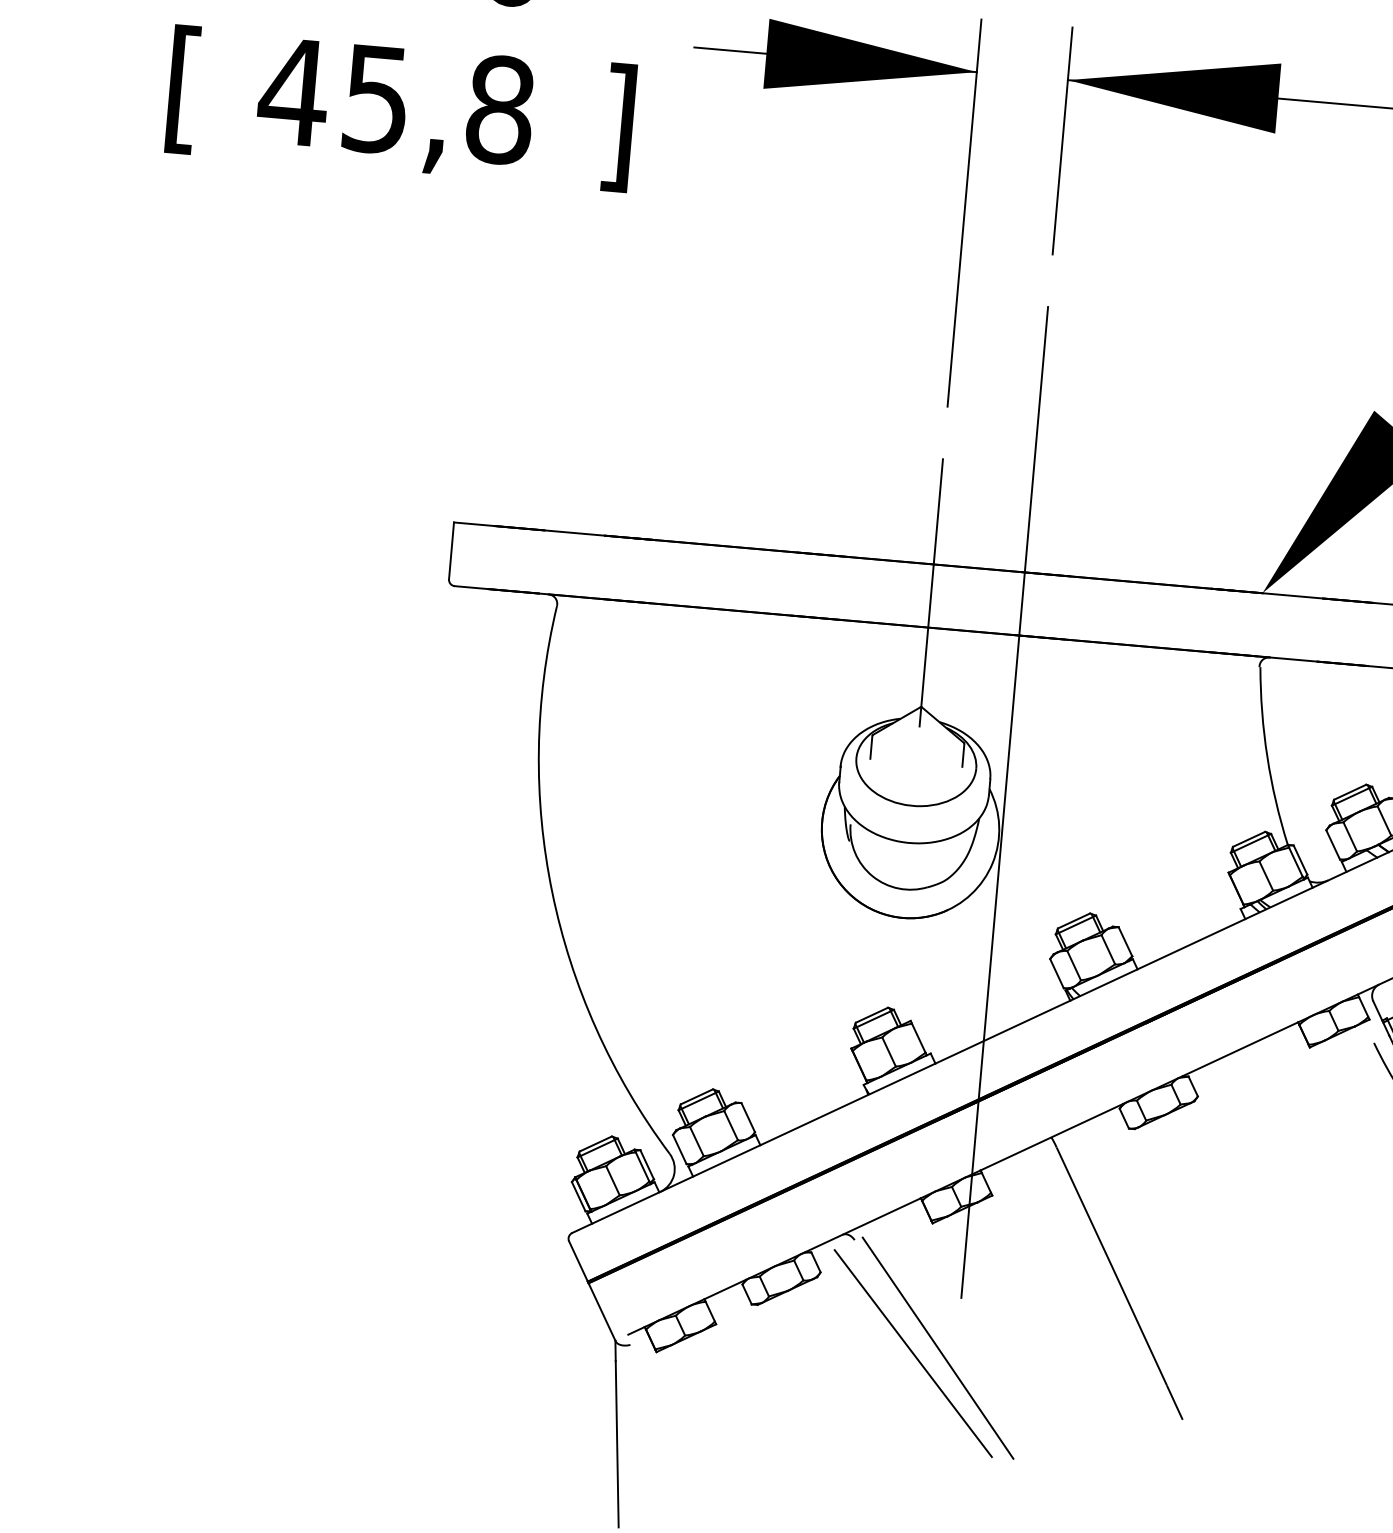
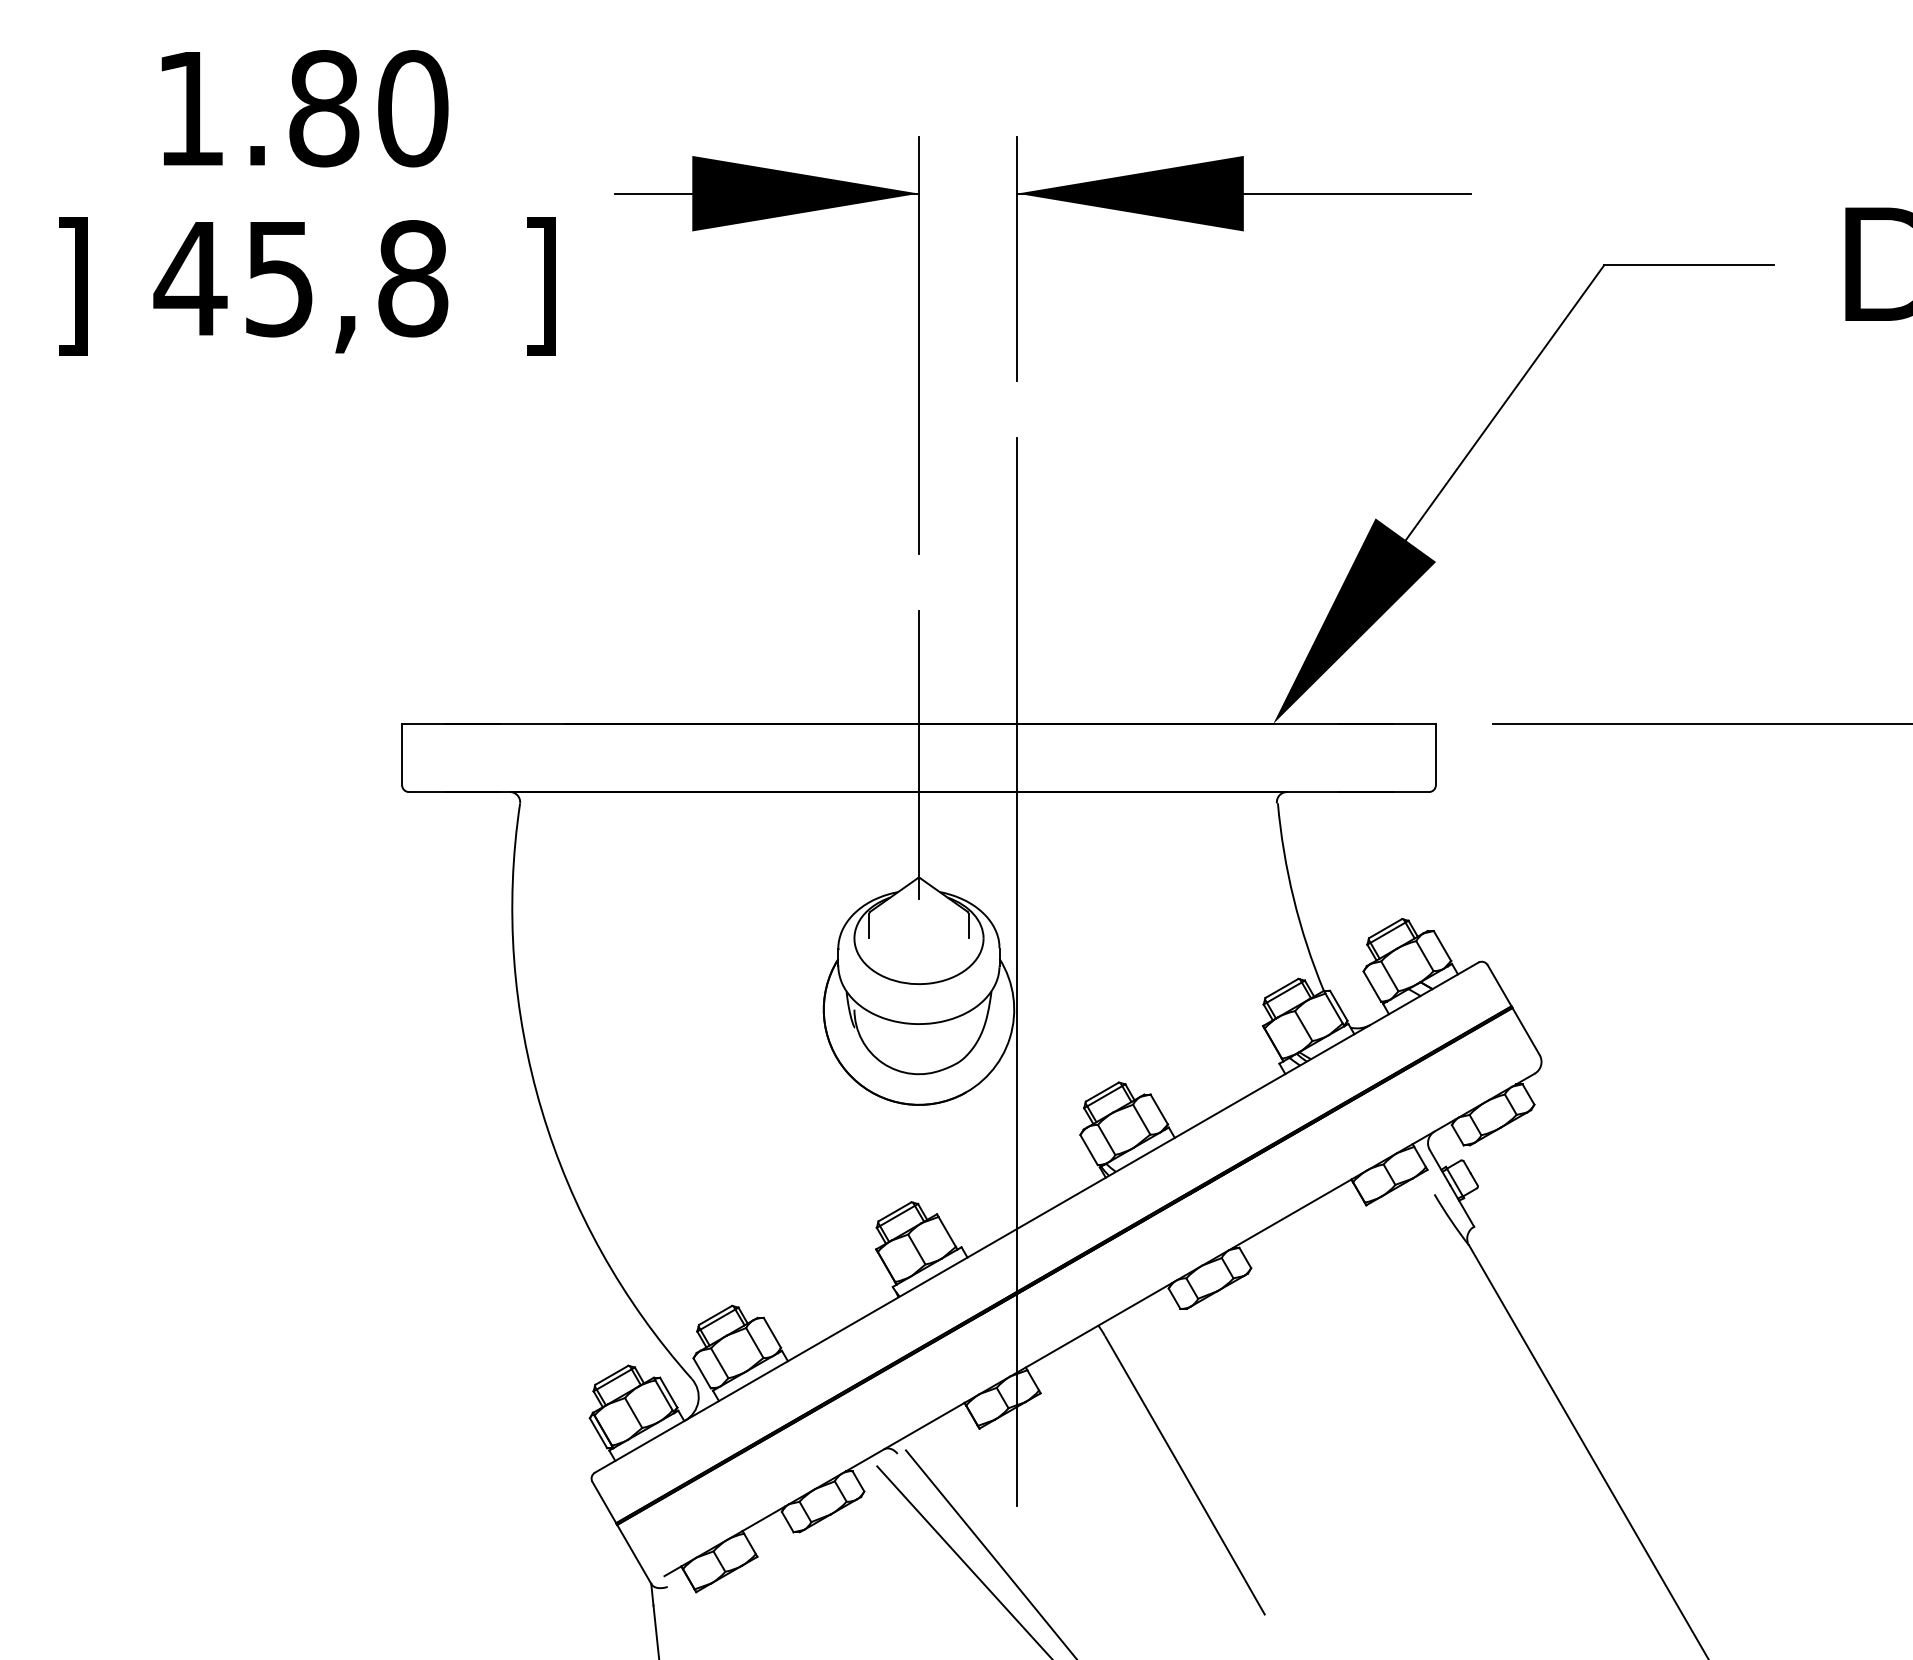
text: (183, 89) -> (72, 286), [ -> ]

